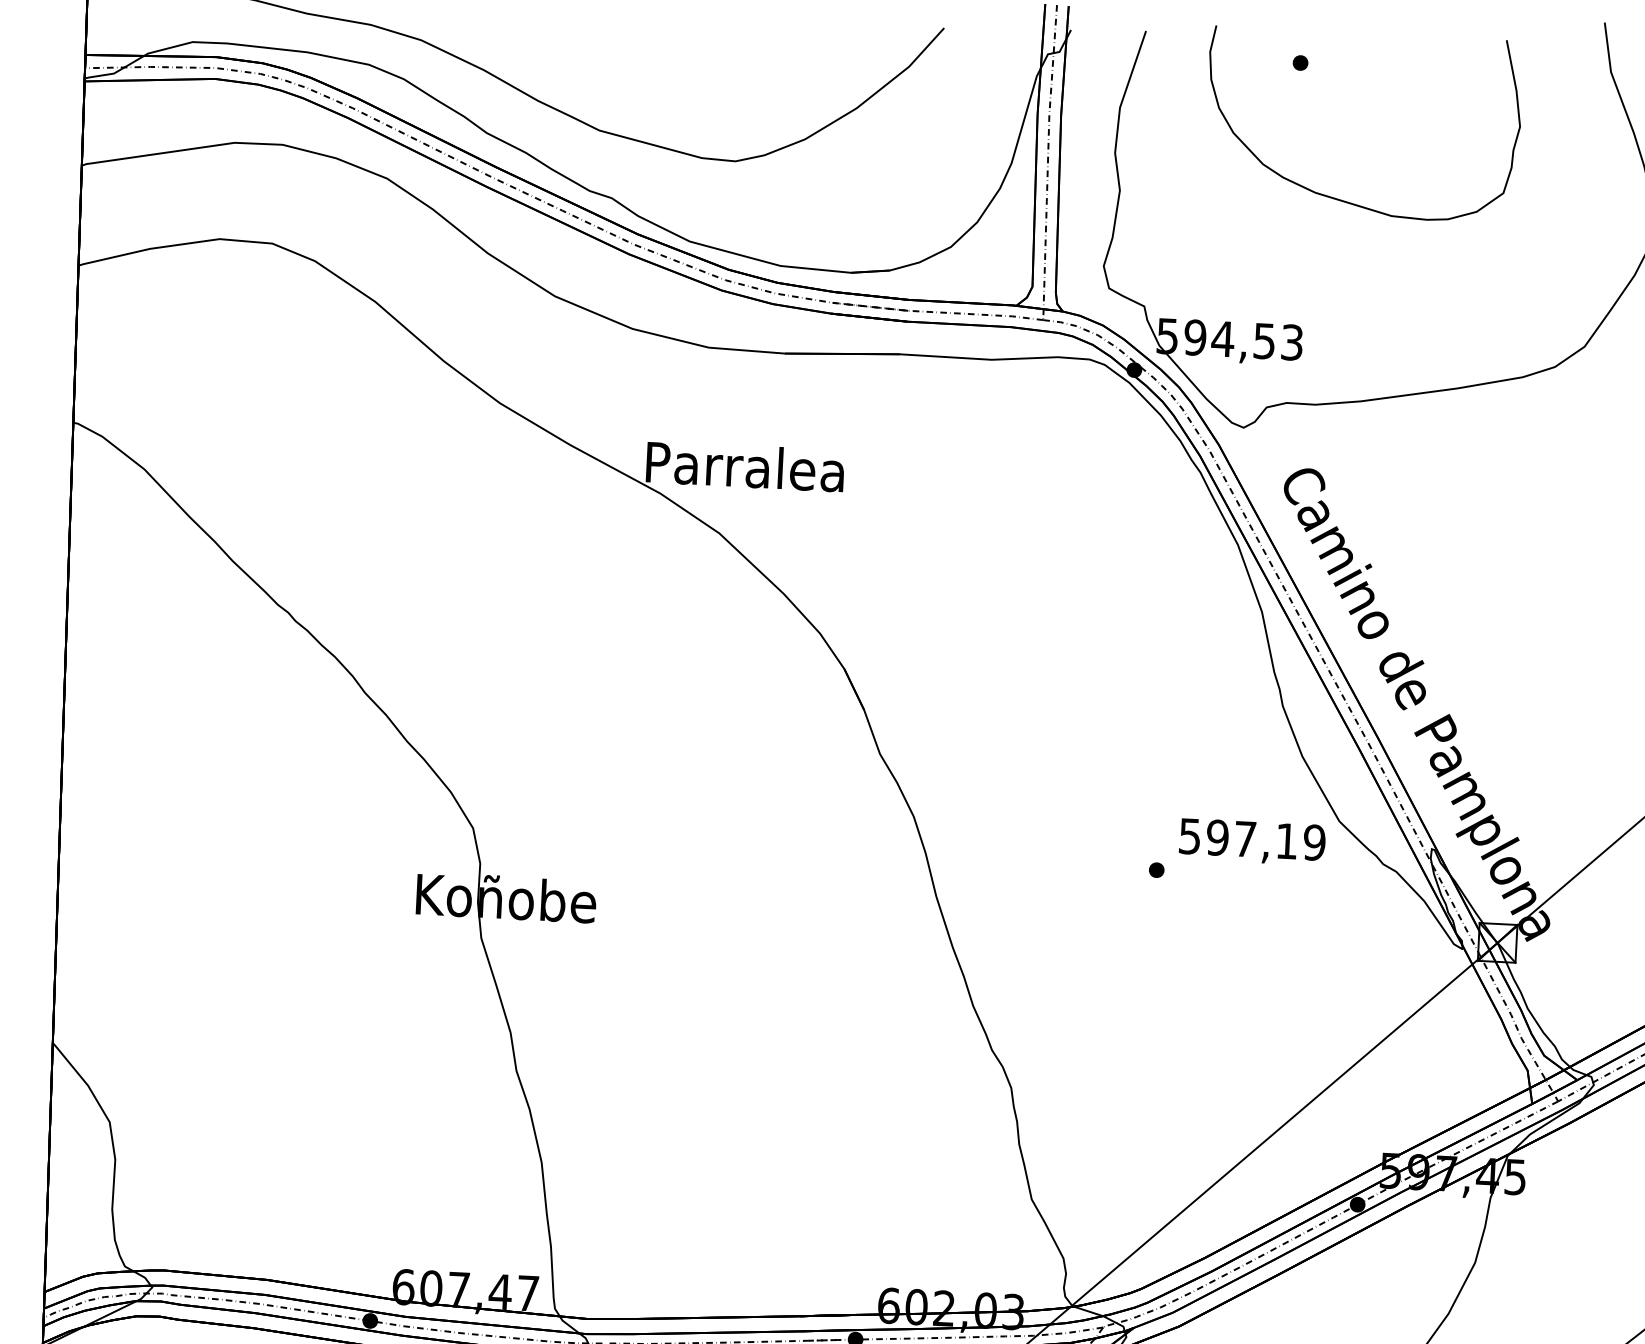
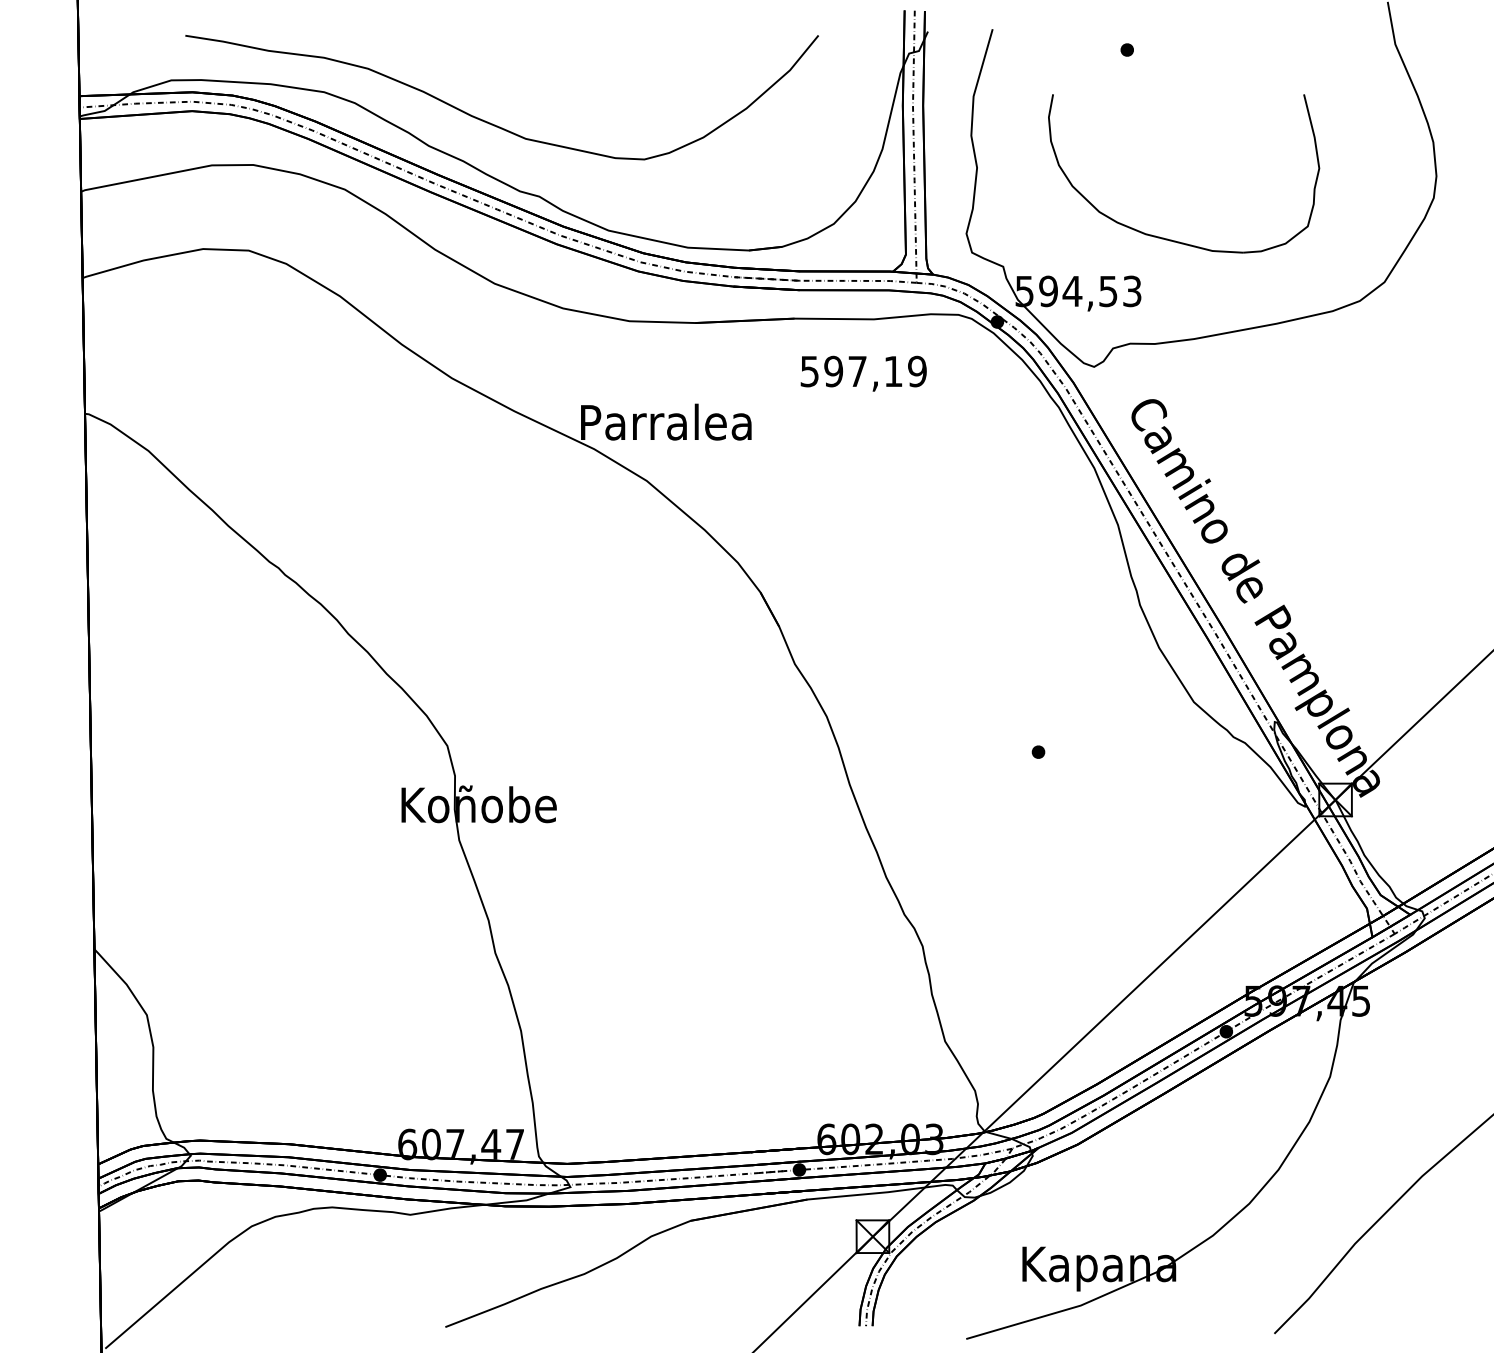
part: (1340, 198) -> (1167, 238), moved
text: (1252, 841) -> (863, 373), moved

